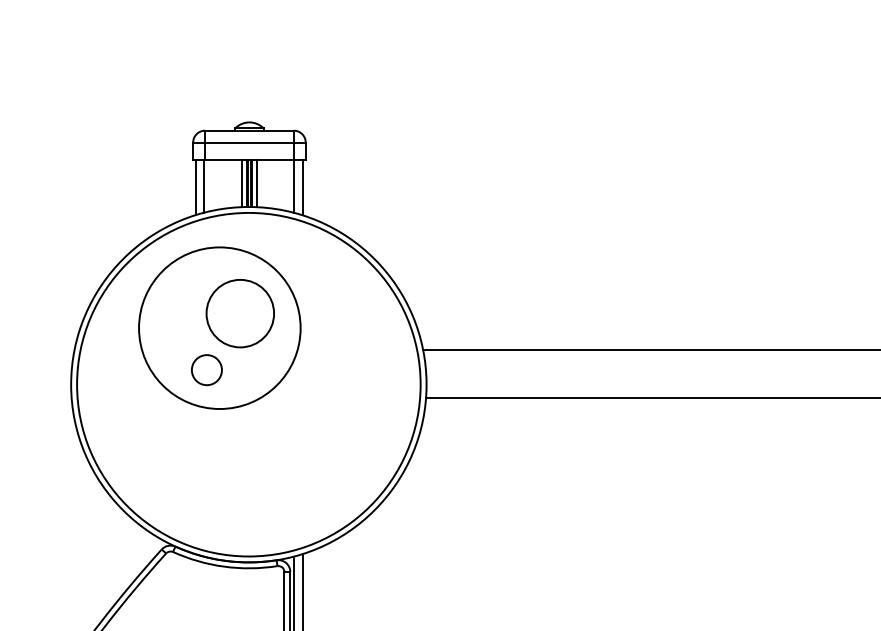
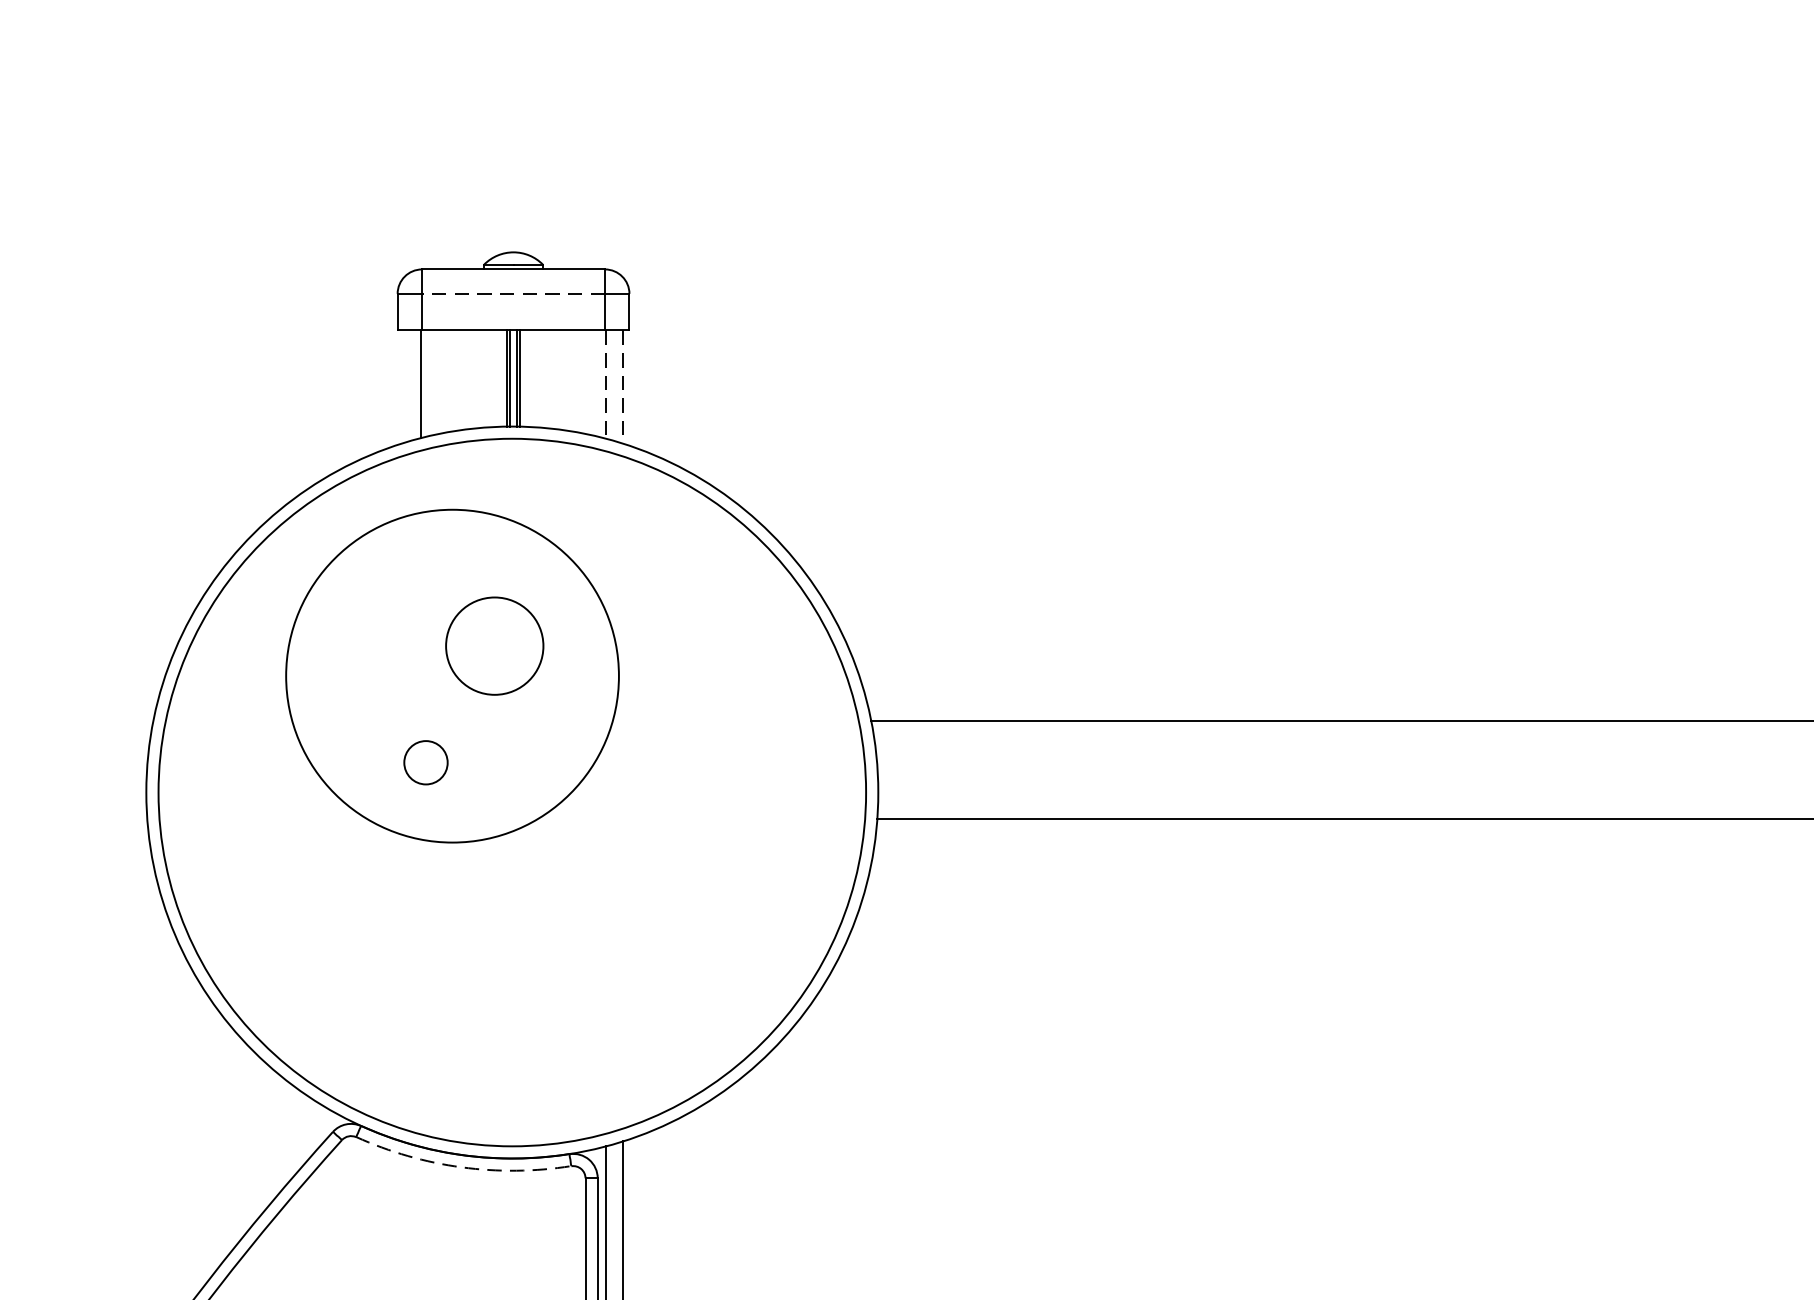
line: (248, 142) -> (511, 293), solid -> dashed
line: (241, 183) -> (497, 378), removed
line: (257, 183) -> (530, 378), removed
line: (196, 187) -> (404, 386), removed
line: (294, 187) -> (606, 386), solid -> dashed
line: (302, 187) -> (622, 386), solid -> dashed
circle: (240, 313) -> (495, 645), size x0.7
circle: (206, 370) -> (425, 763), size x0.7
arc: (224, 566) -> (462, 1166), solid -> dashed

